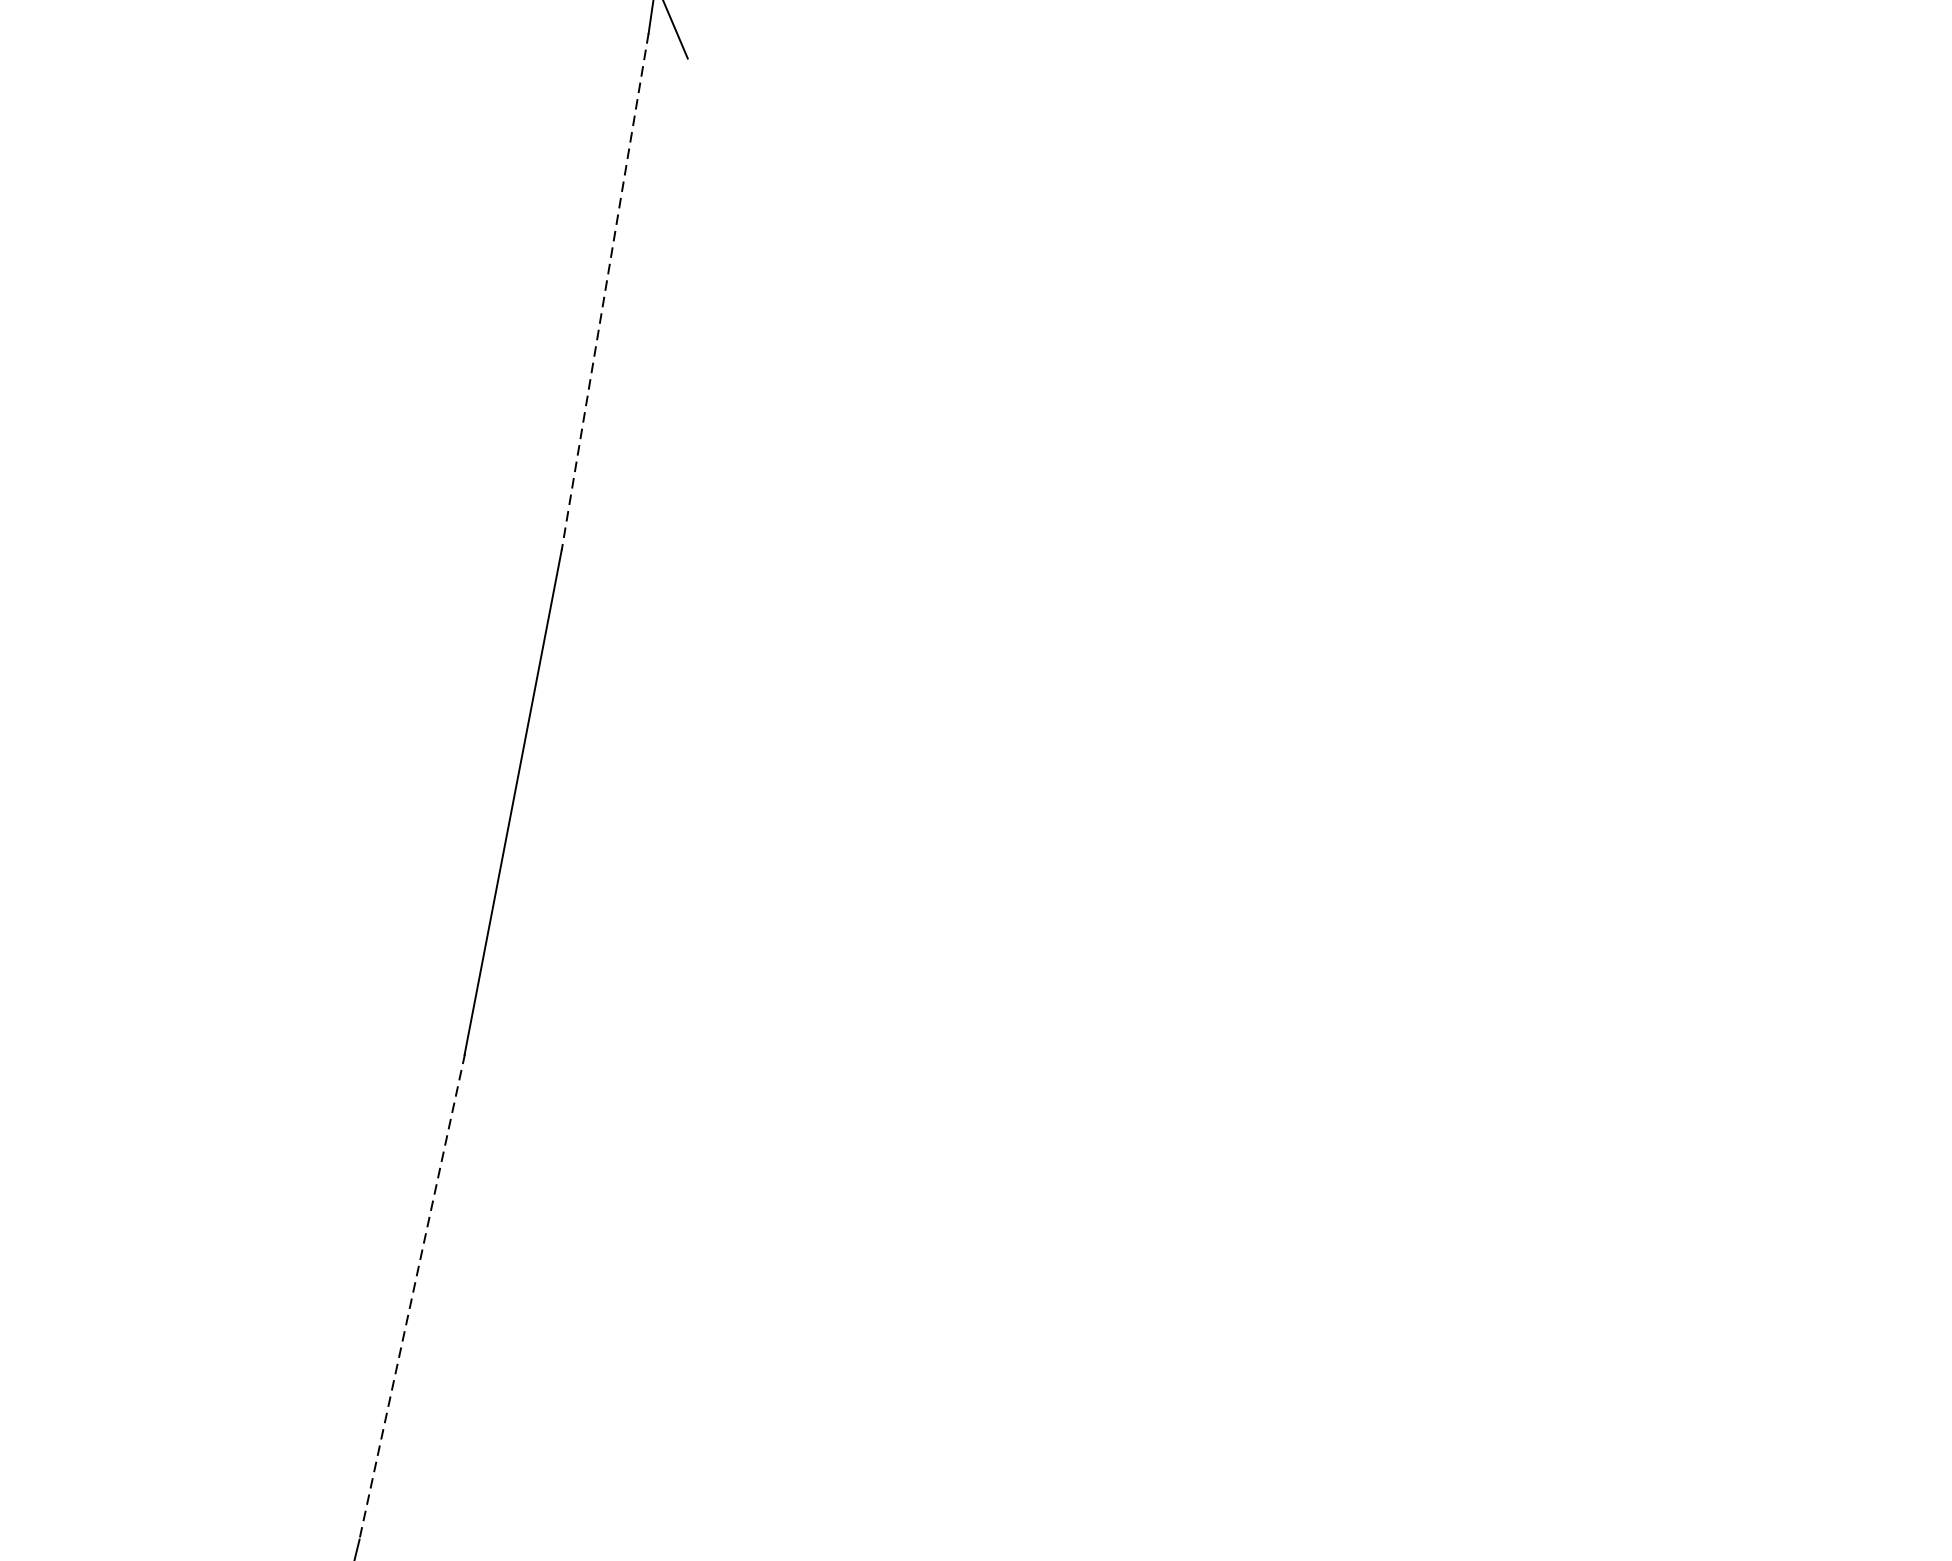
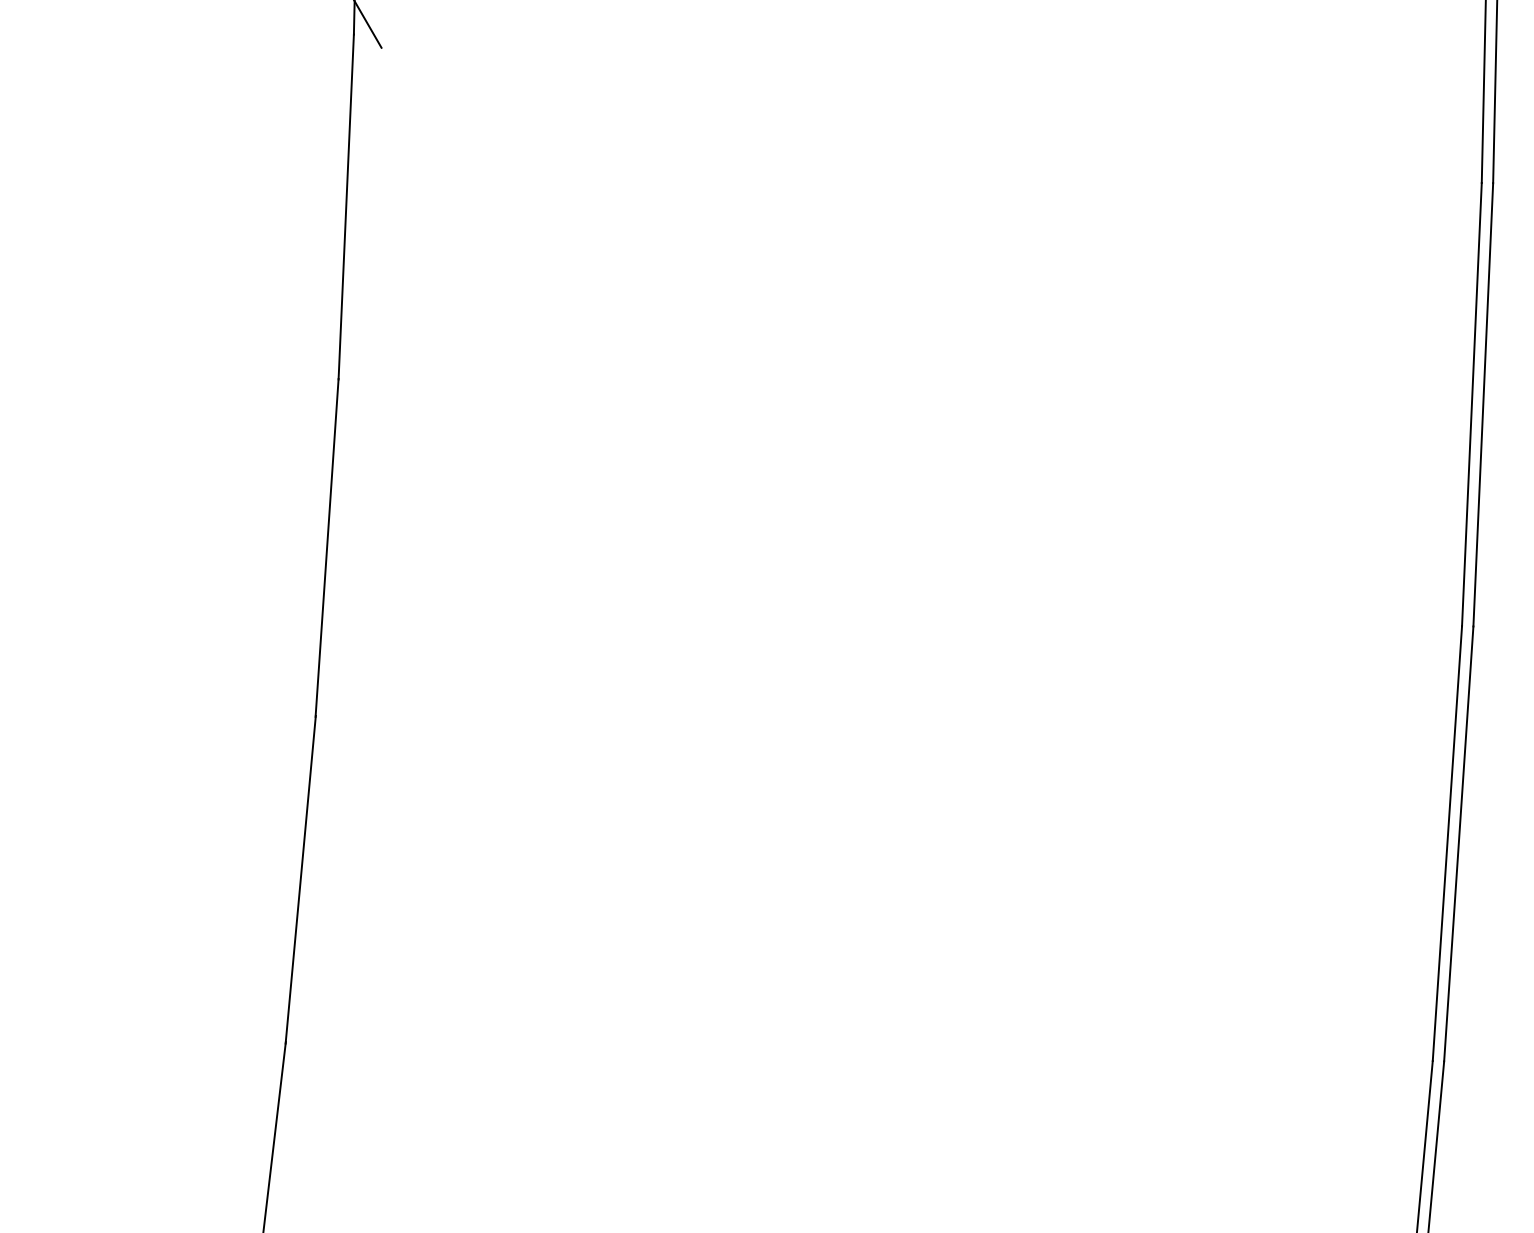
line: (605, 291) -> (346, 206), dashed -> solid
line: (411, 1297) -> (300, 879), dashed -> solid

